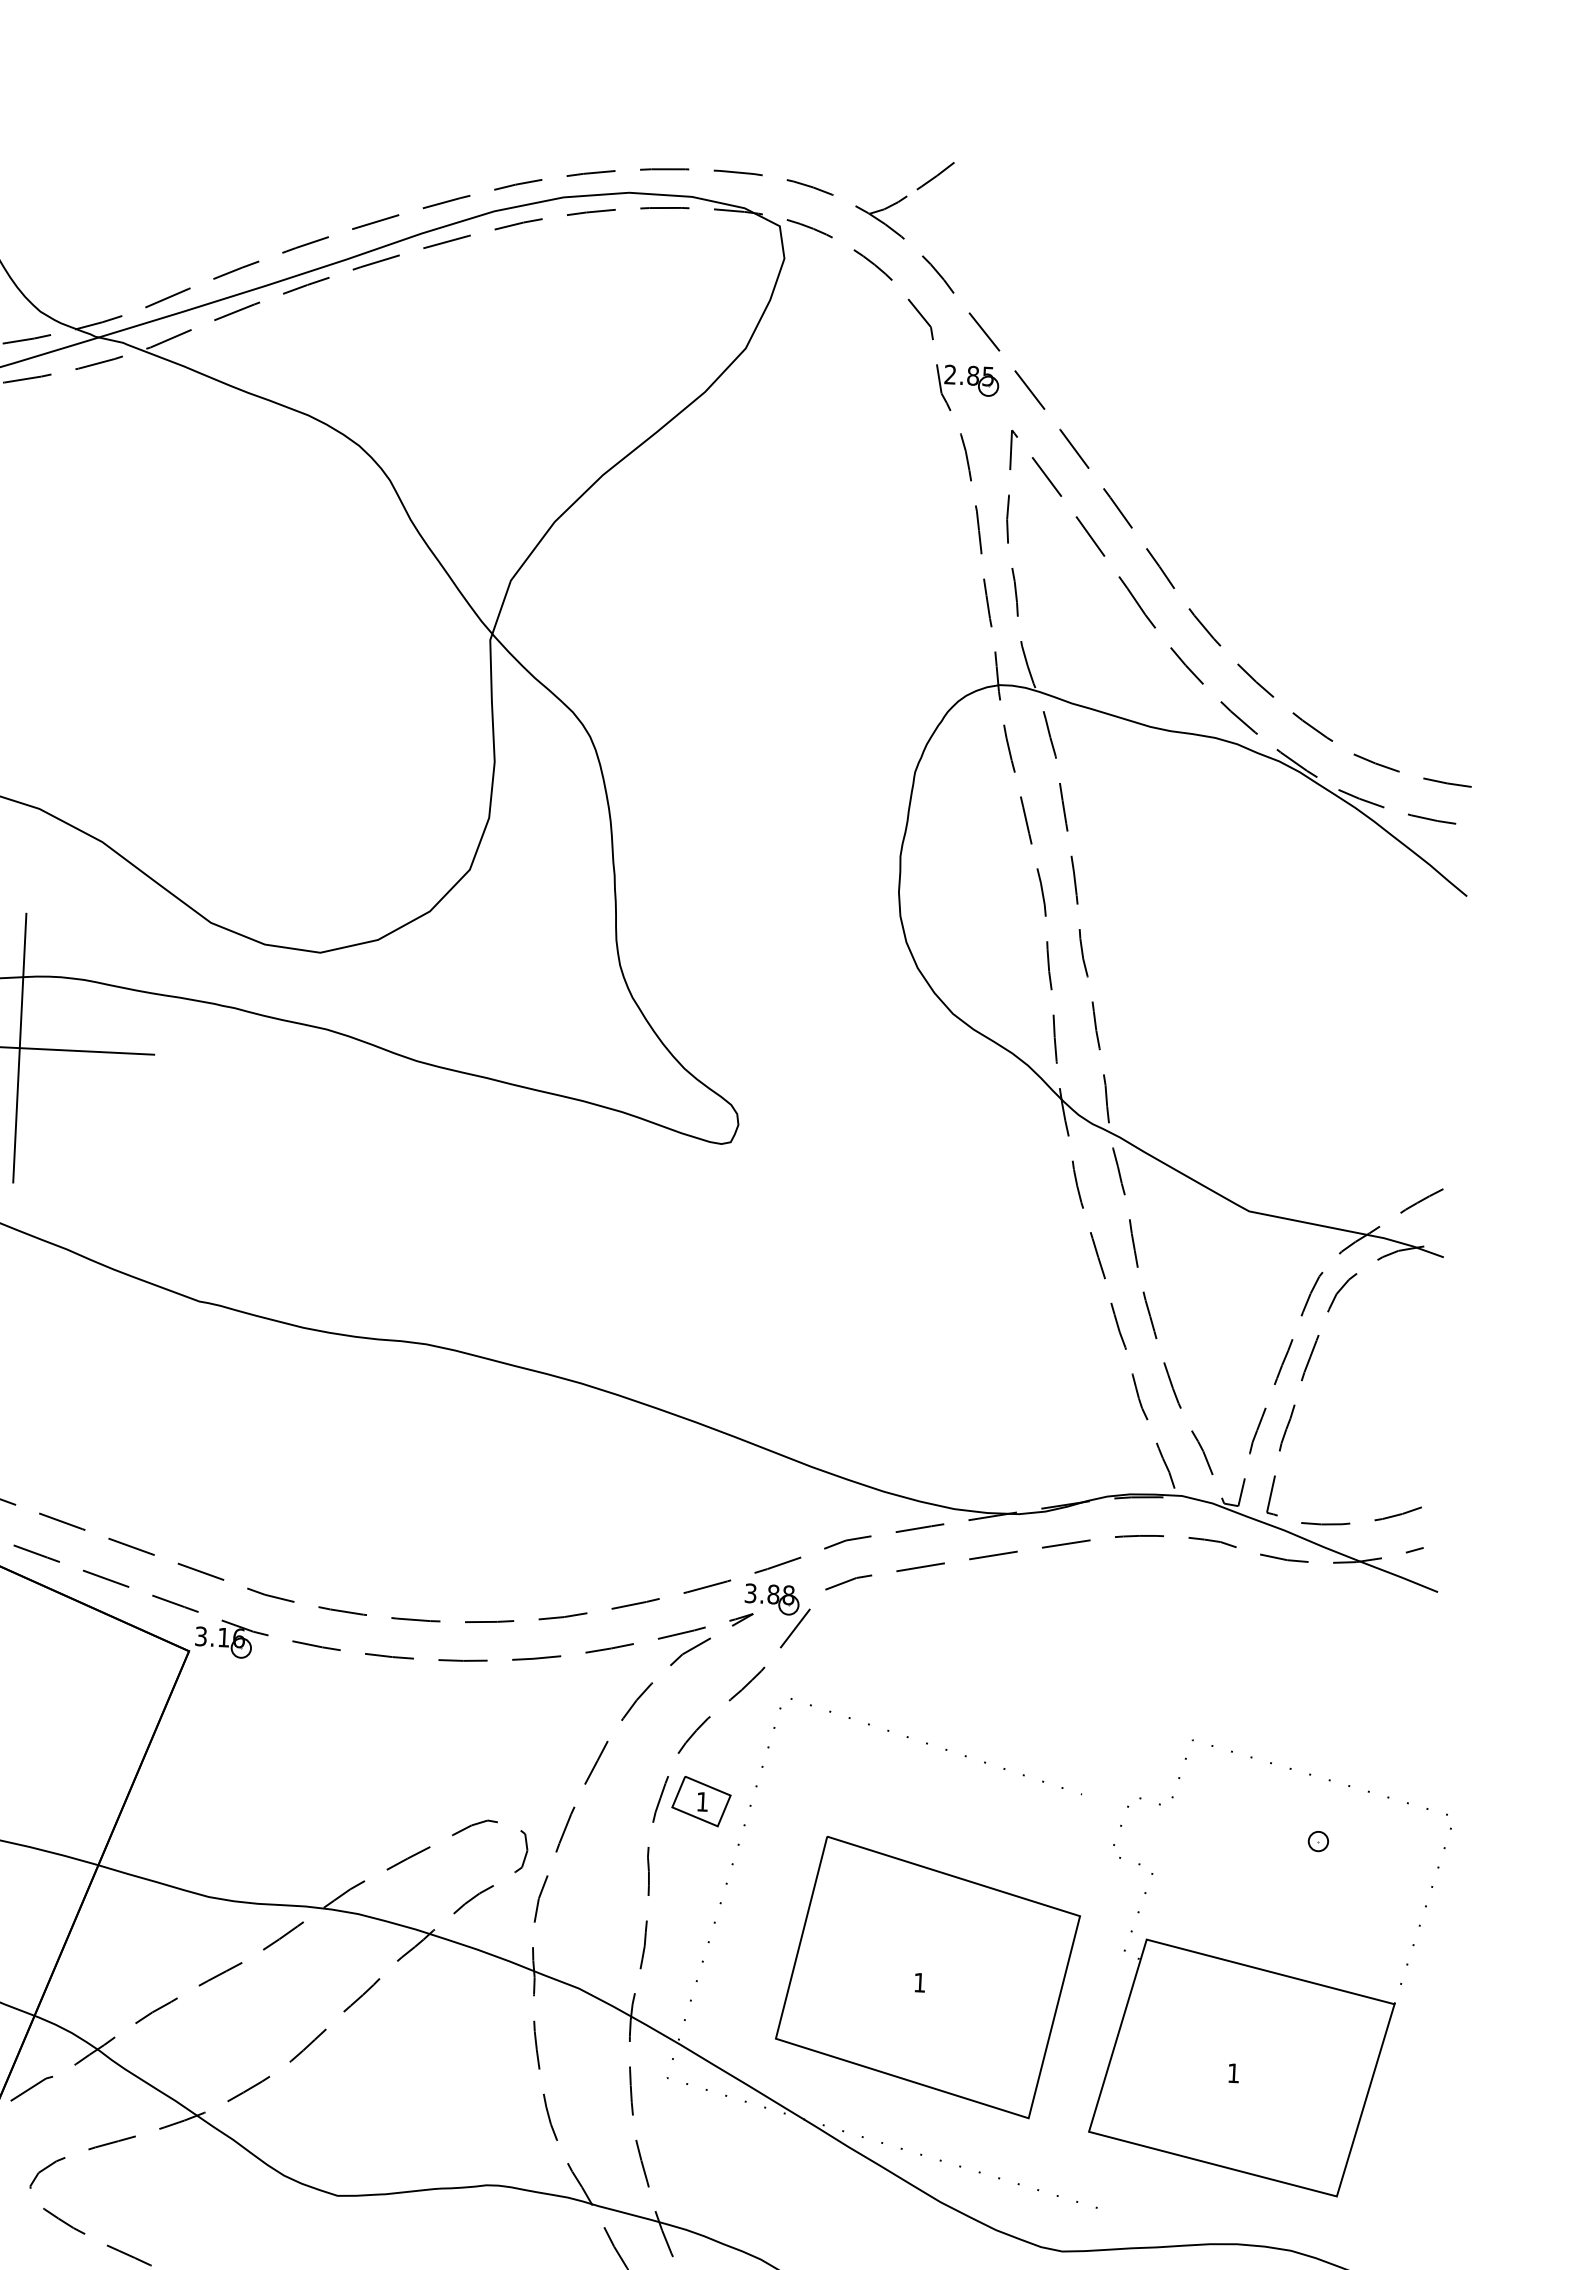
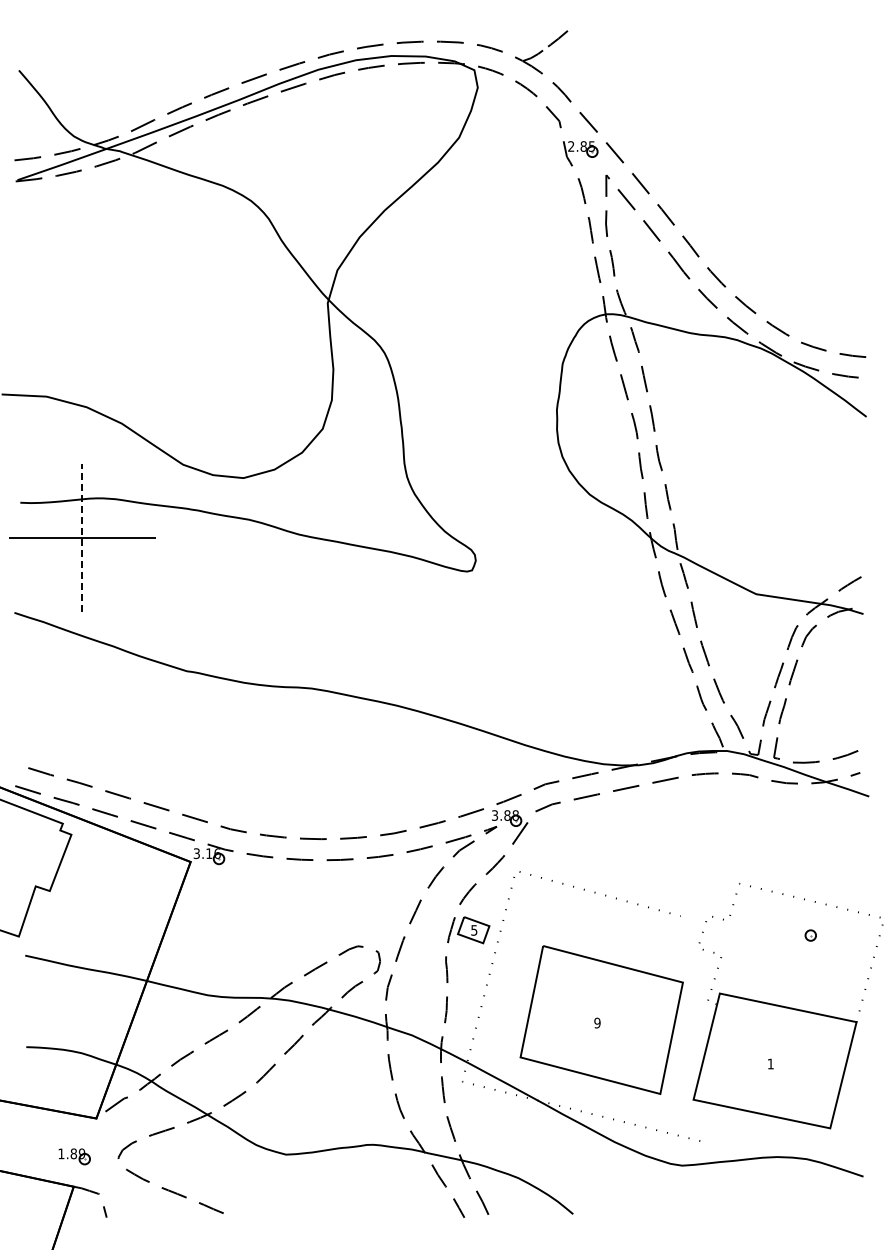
line: (19, 1048) -> (82, 538), solid -> dashed
text: (702, 1802) -> (474, 930), 1 -> 5
text: (919, 1981) -> (597, 1022), 1 -> 9

